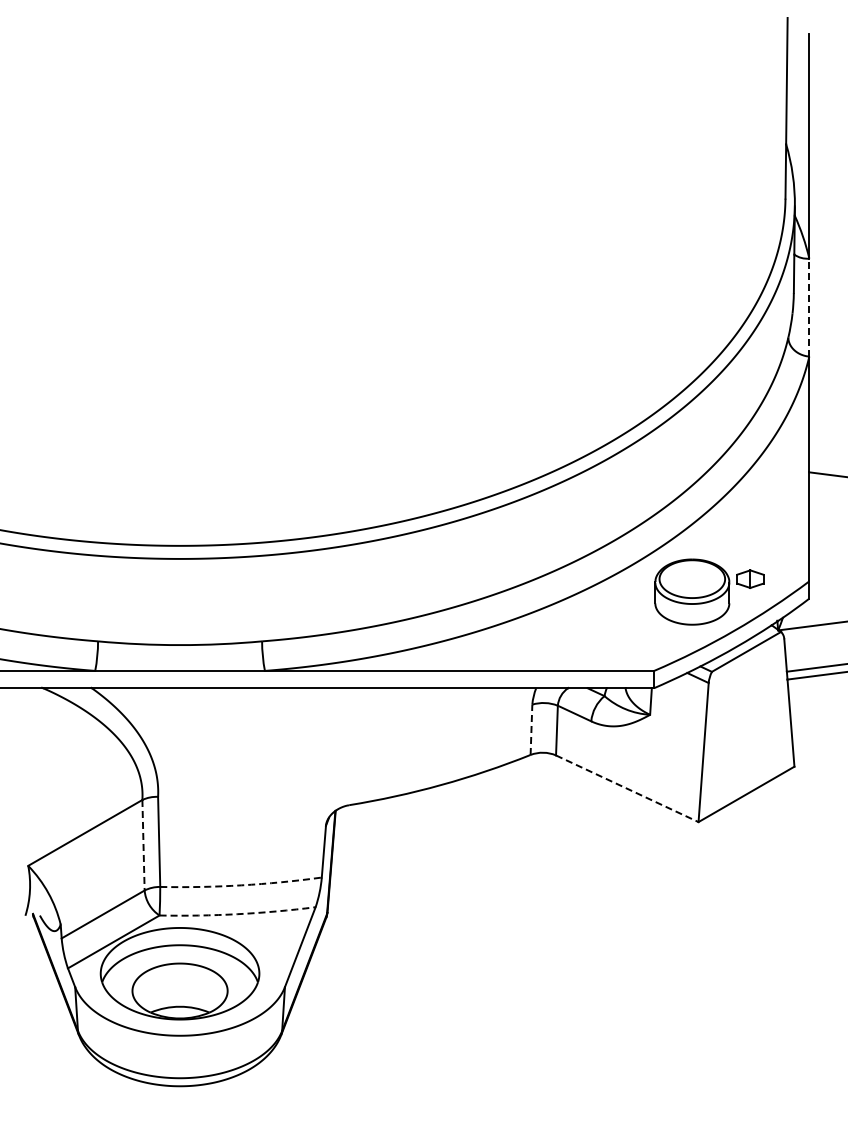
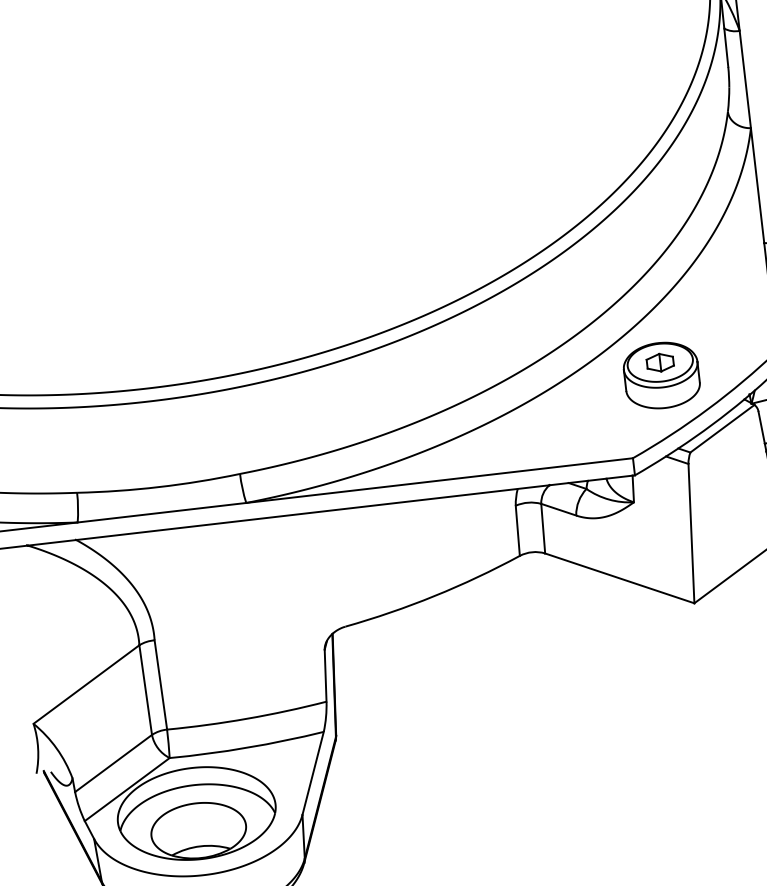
line: (809, 307) -> (745, 79), dashed -> solid
part: (750, 578) -> (660, 362), moved
line: (531, 729) -> (517, 530), dashed -> solid
line: (627, 788) -> (619, 578), dashed -> solid
line: (143, 845) -> (145, 690), dashed -> solid
arc: (241, 885) -> (247, 718), dashed -> solid
arc: (237, 914) -> (247, 748), dashed -> solid

